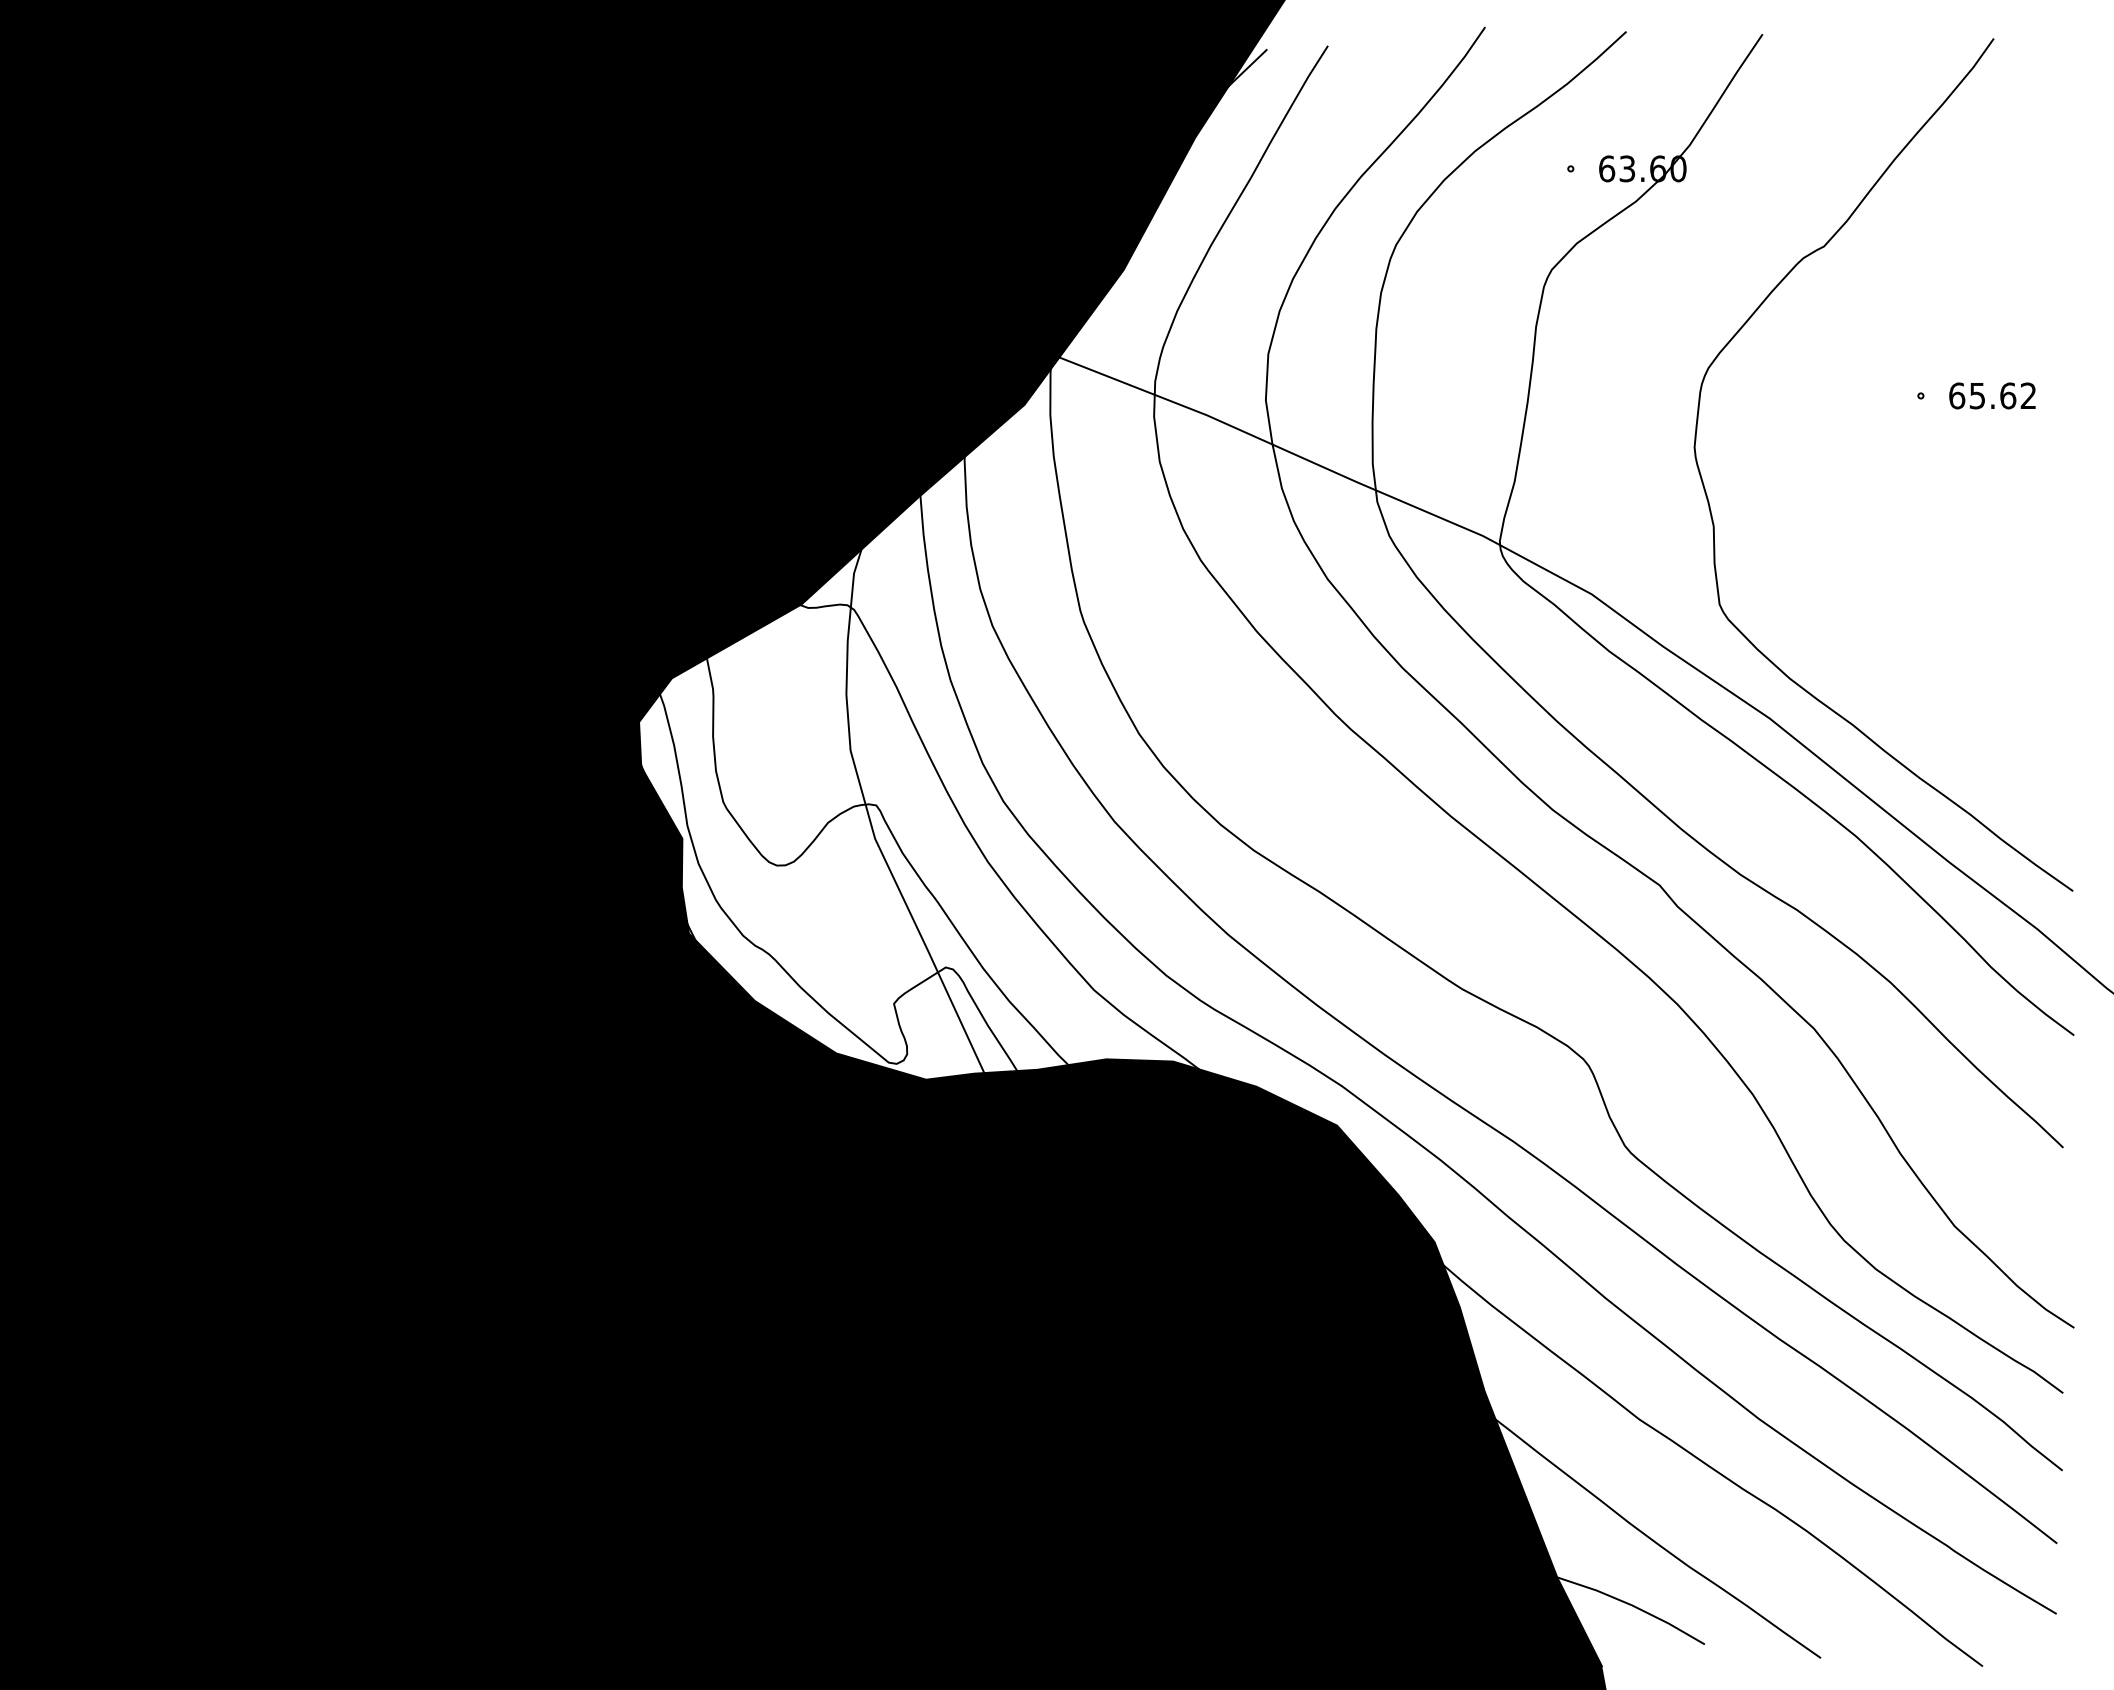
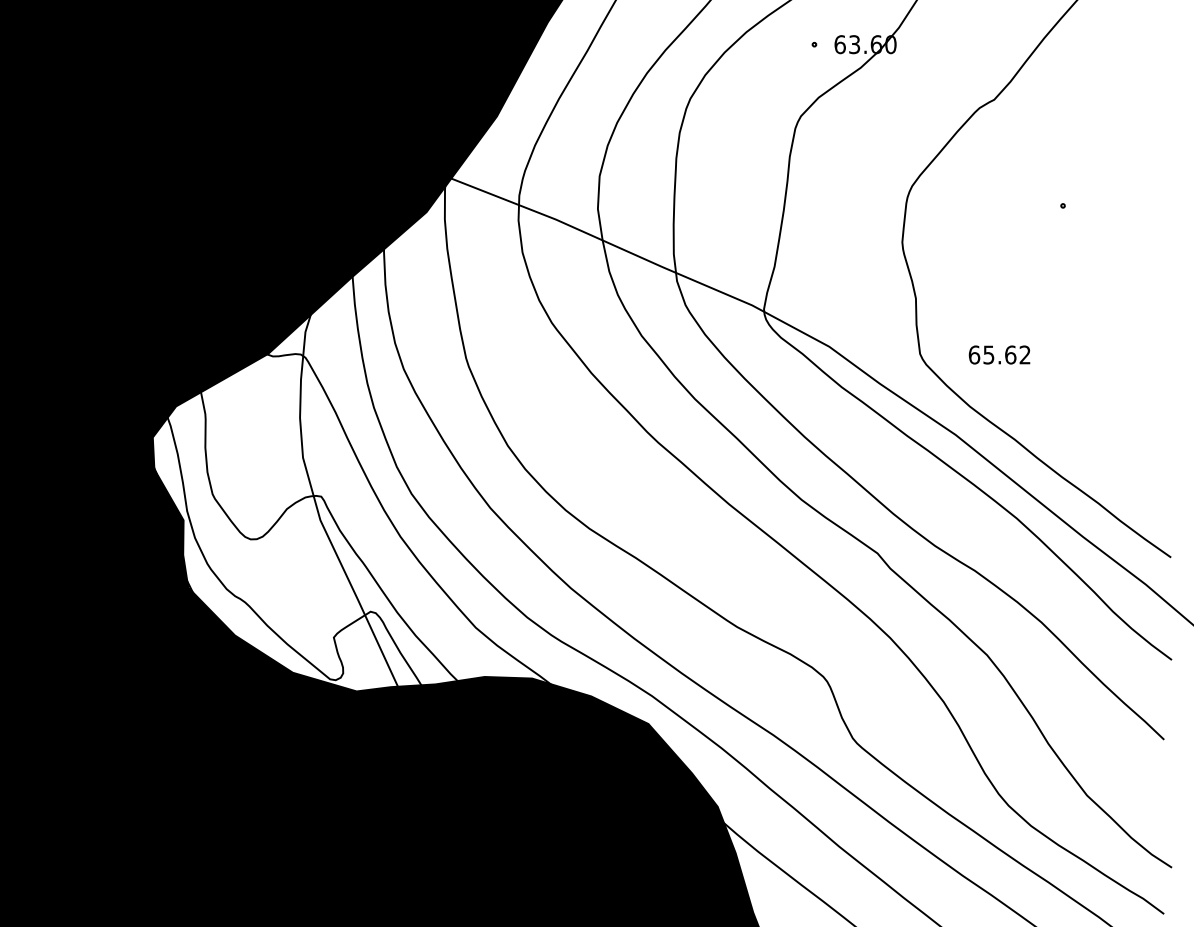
text: (1992, 395) -> (999, 354), moved

